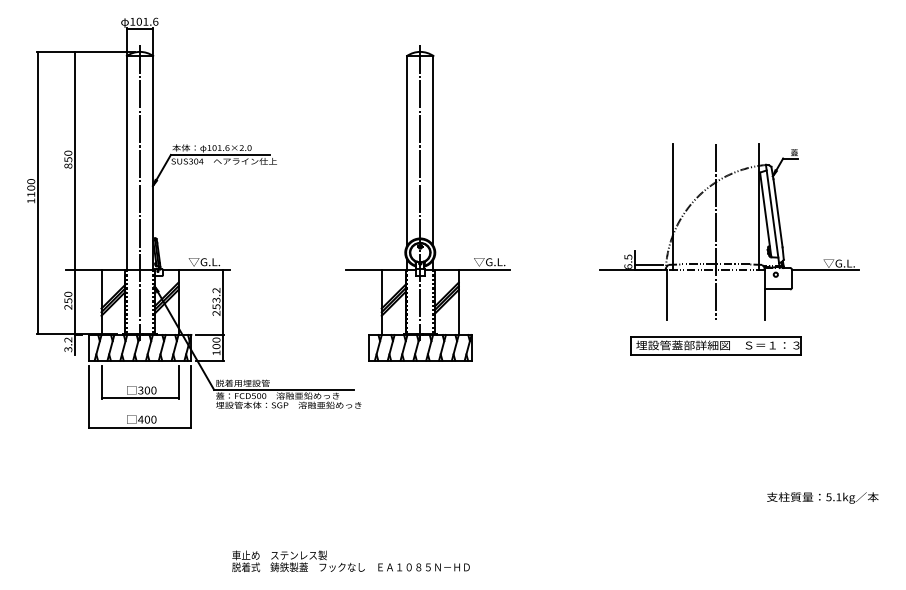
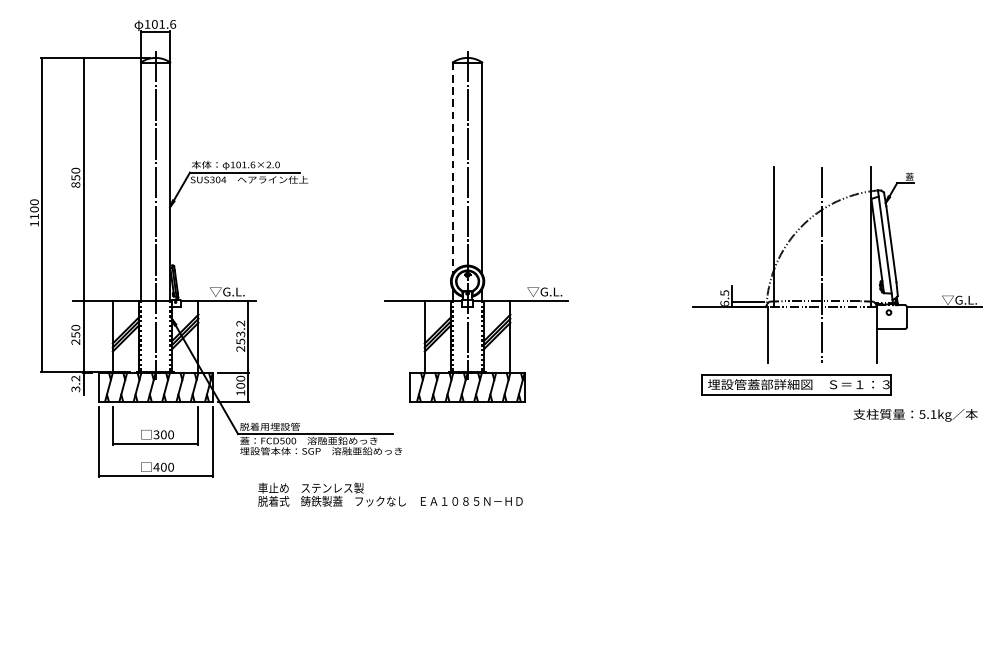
line: (407, 150) -> (453, 167), solid -> dashed
part: (716, 231) -> (822, 264), moved
text: (822, 497) -> (915, 414), moved
text: (350, 561) -> (389, 494), moved

